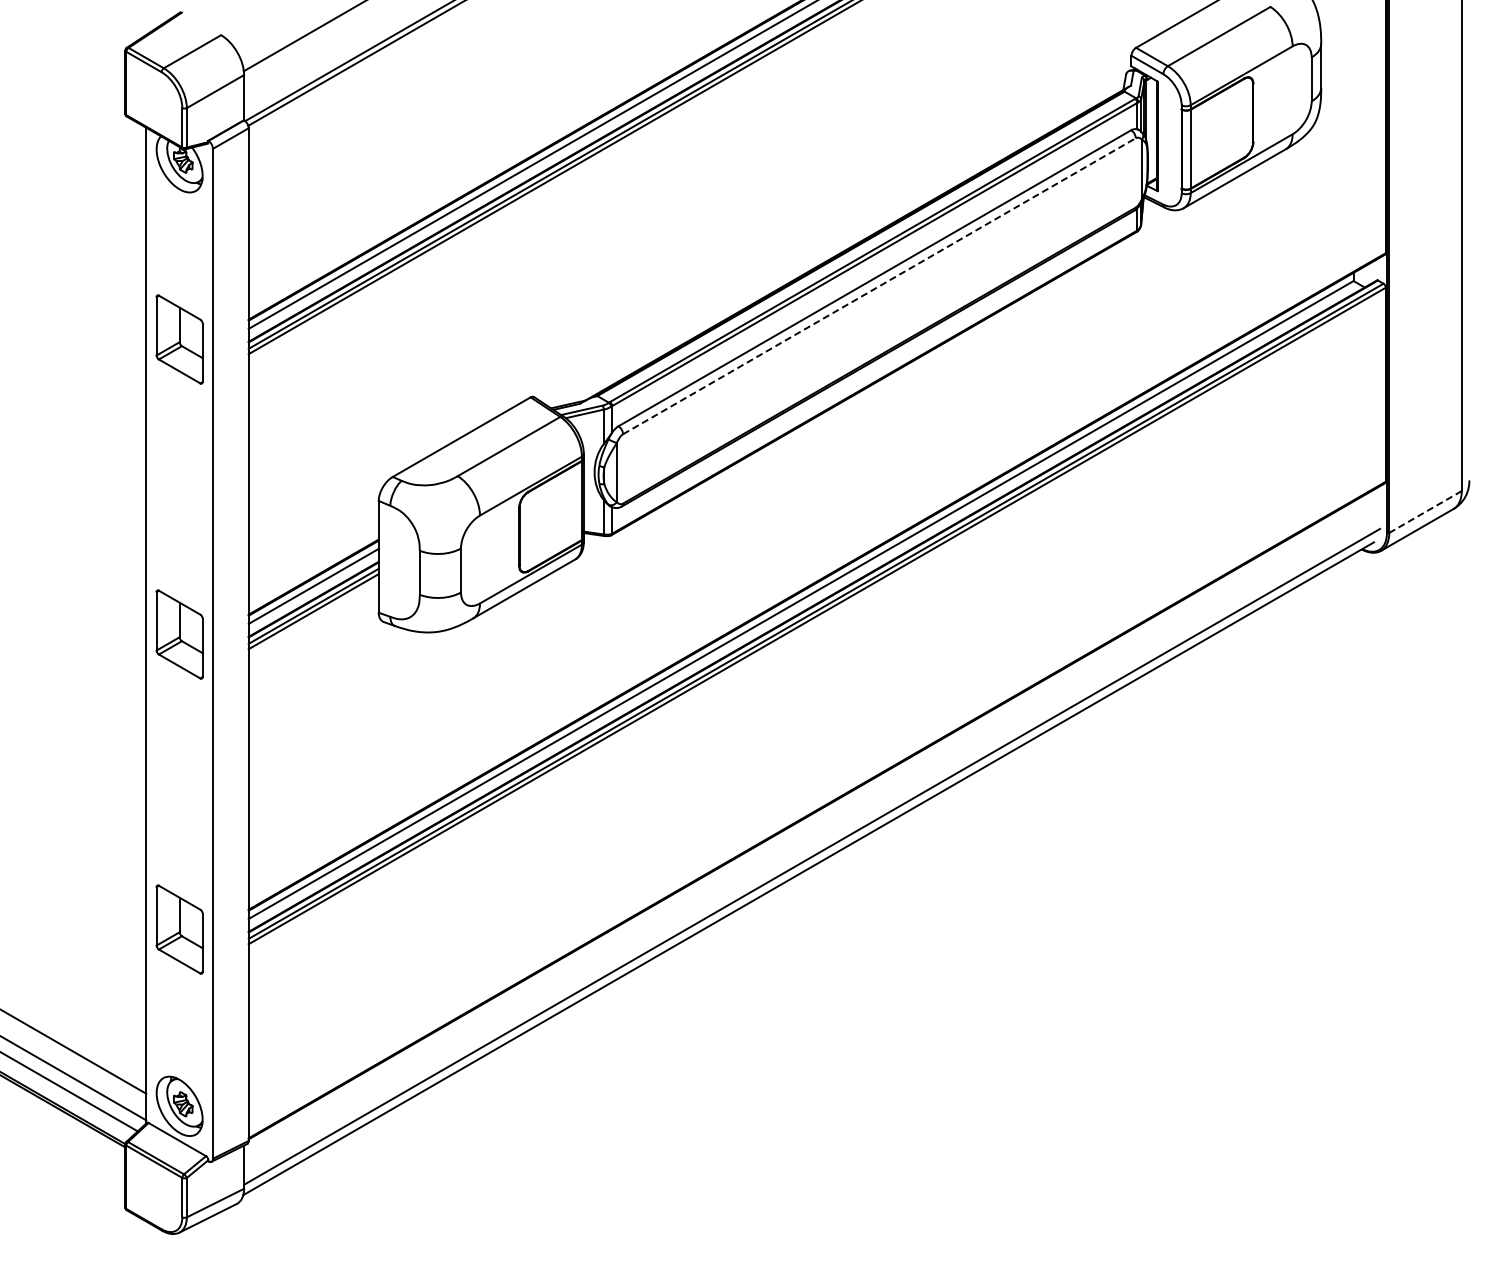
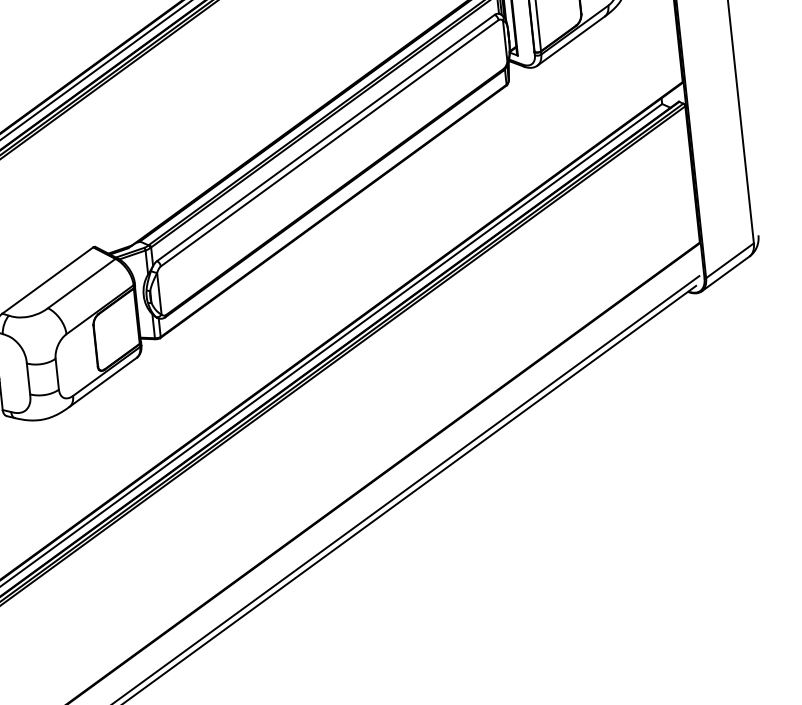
line: (879, 286) -> (329, 143), dashed -> solid
line: (1425, 511) -> (729, 260), dashed -> solid

